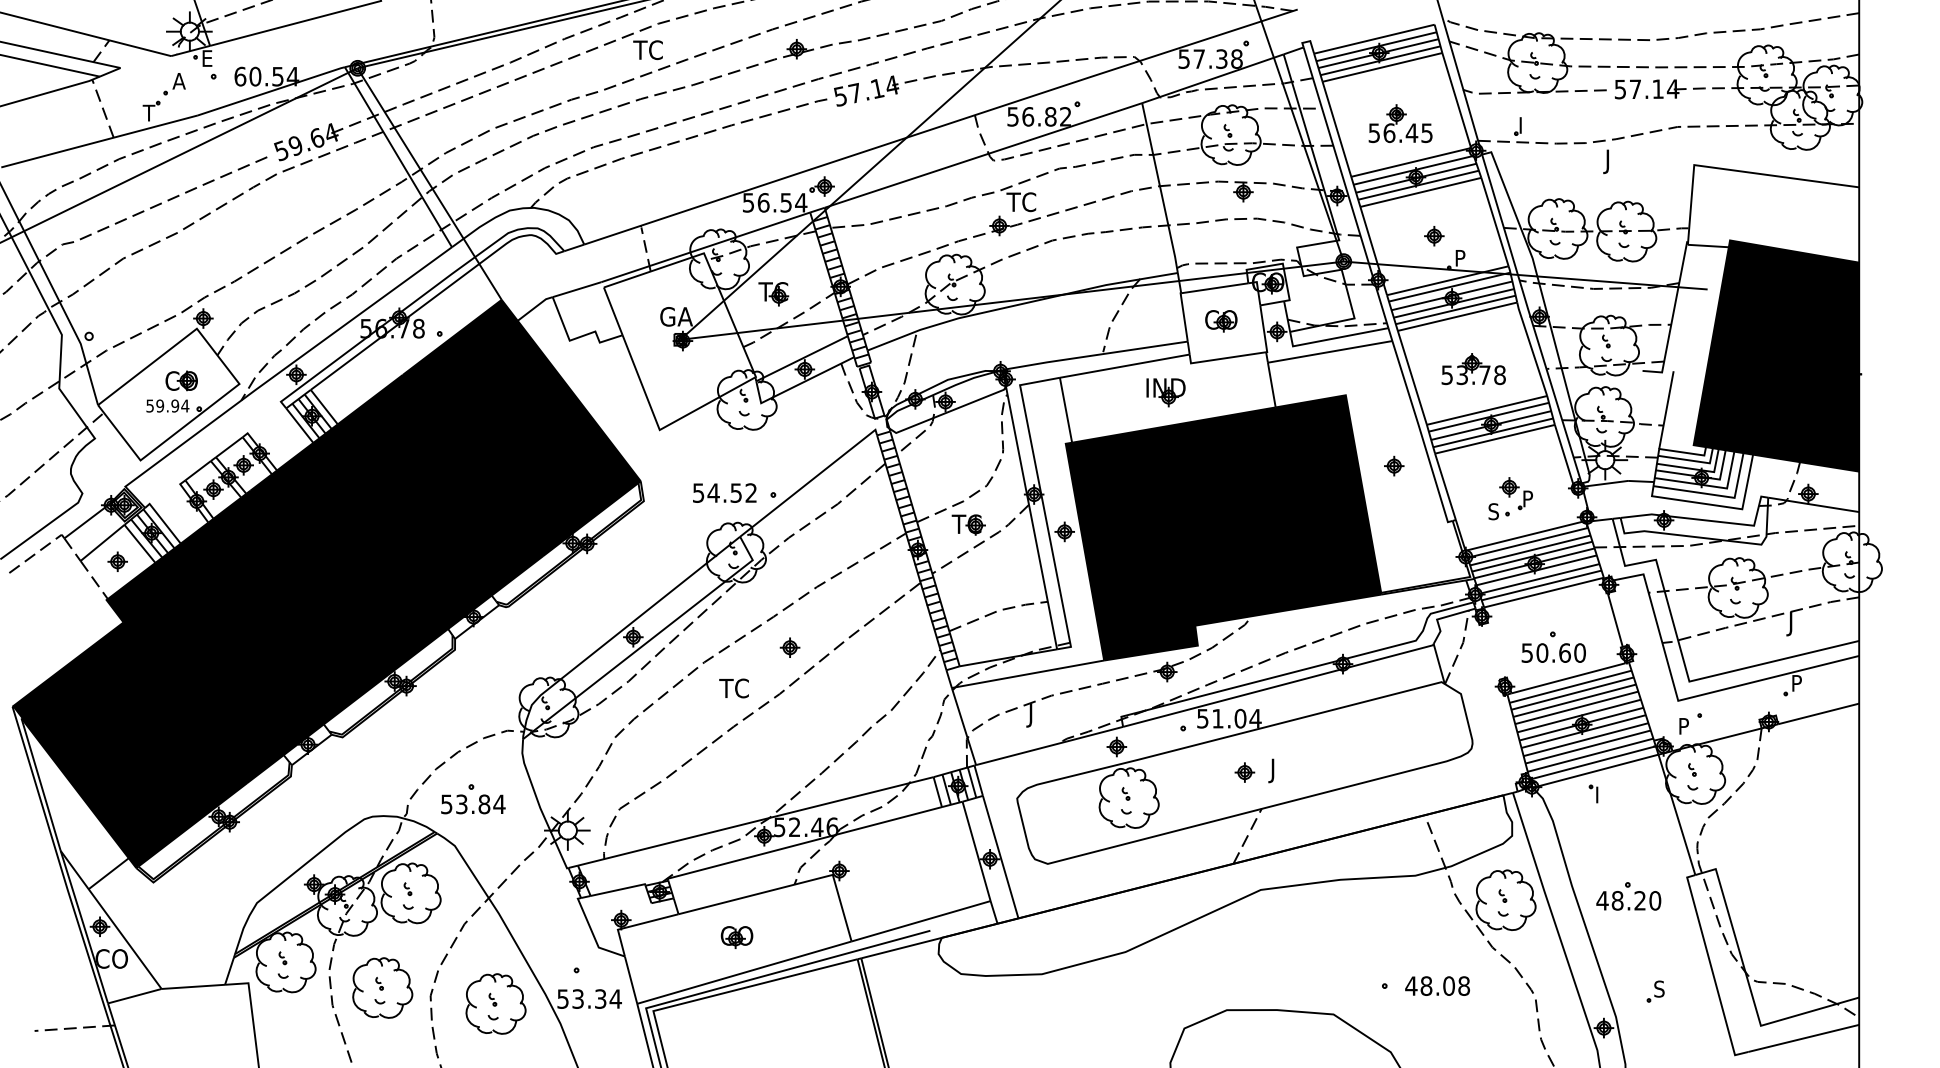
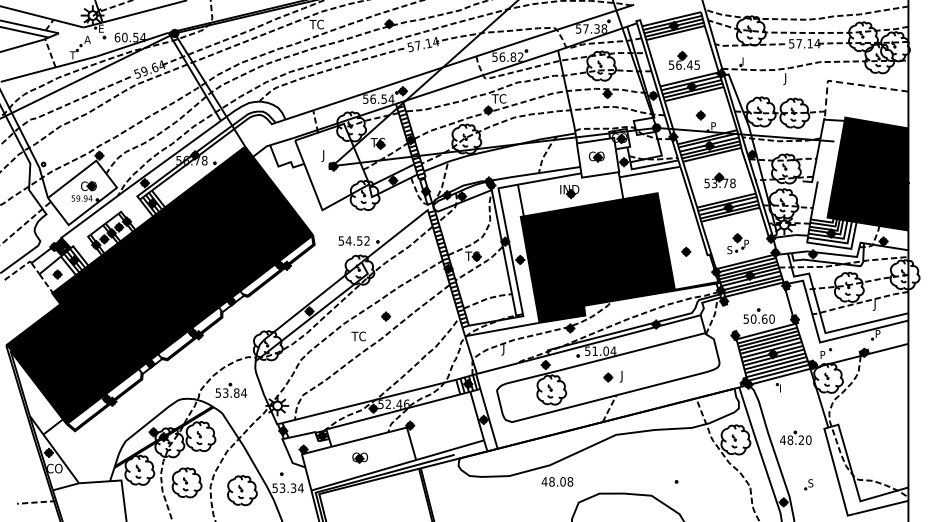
line: (1734, 170) -> (847, 83), solid -> dashed
text: (674, 318) -> (329, 155), GA -> J
part: (1394, 465) -> (686, 251), moved
text: (1437, 985) -> (557, 481), moved

